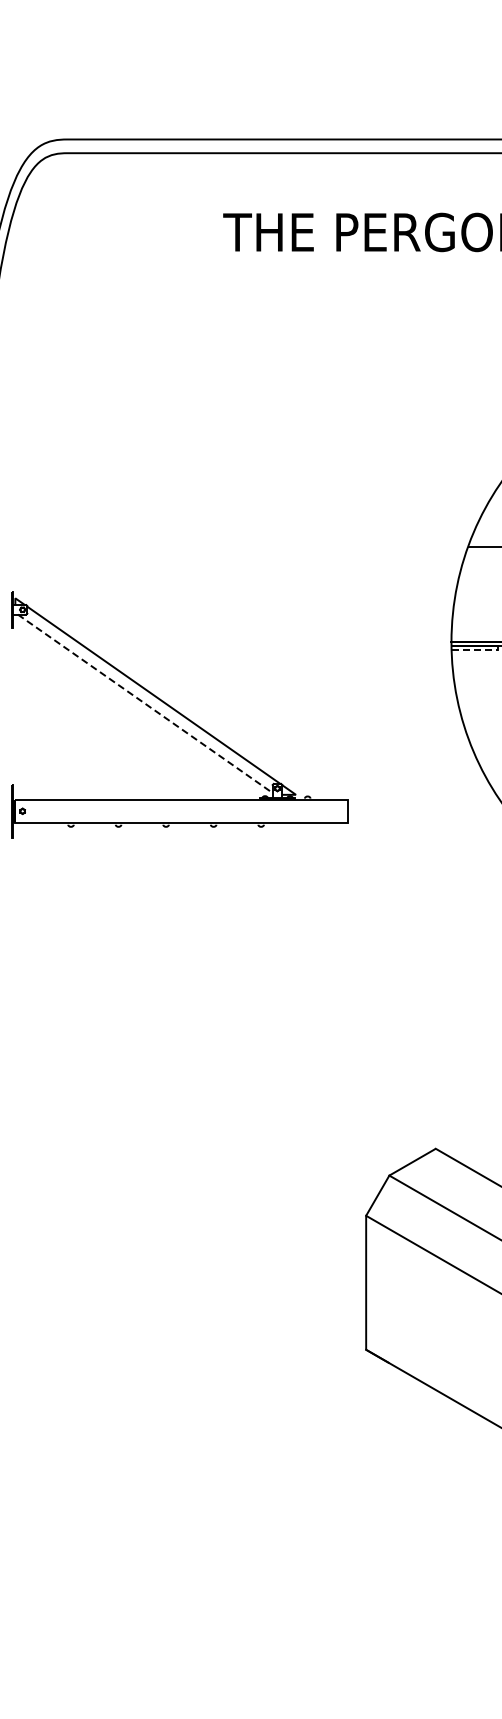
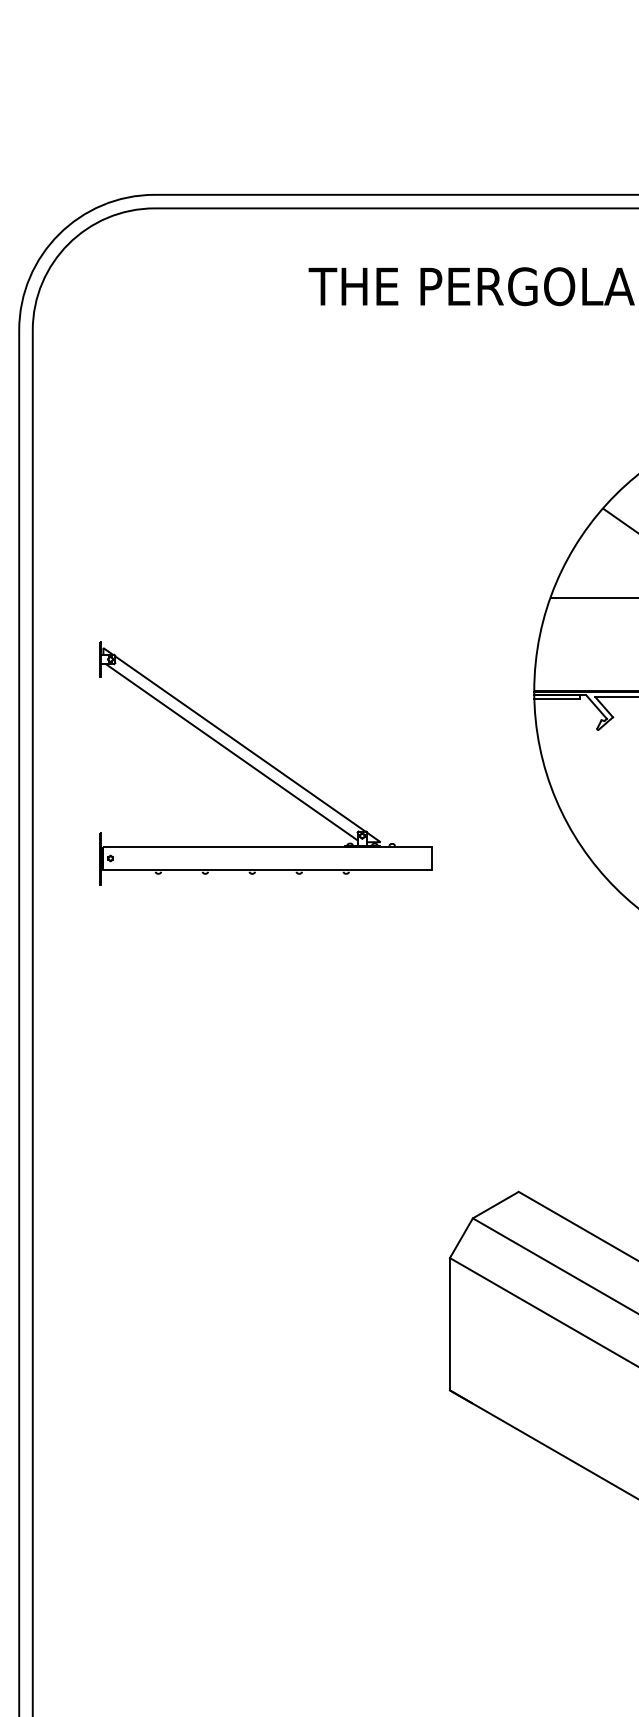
line: (475, 650) -> (557, 699), dashed -> solid
line: (145, 704) -> (231, 752), dashed -> solid

